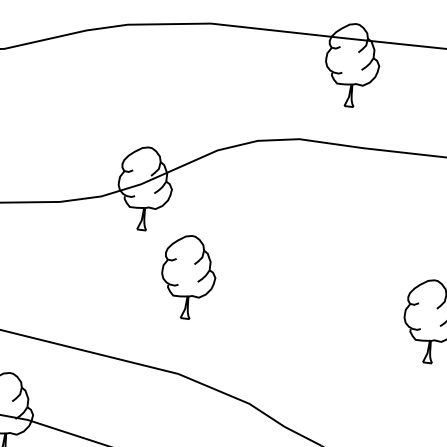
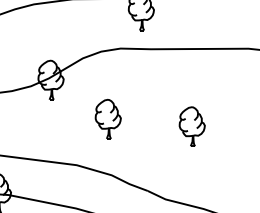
part: (186, 277) -> (107, 119), moved

